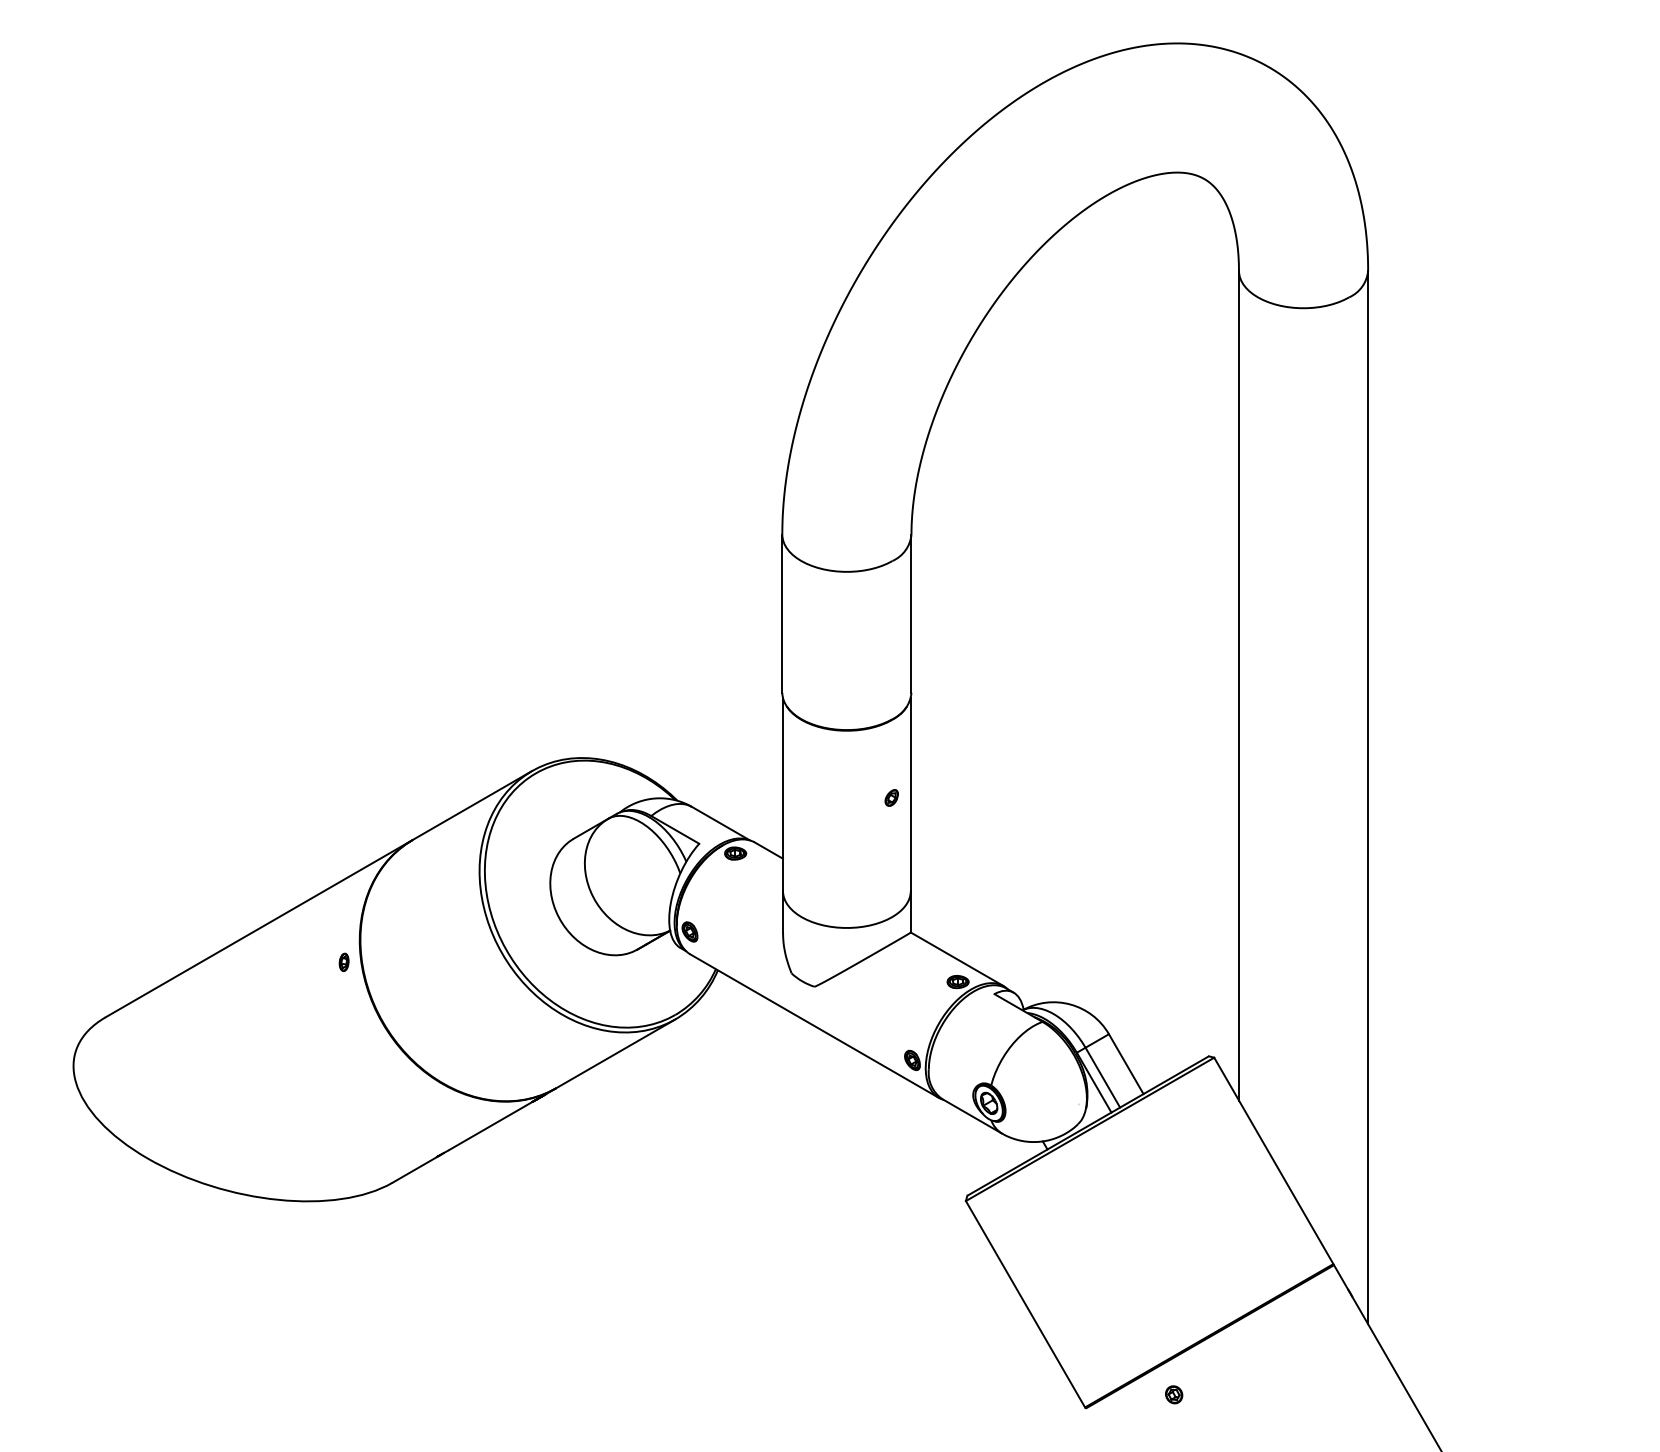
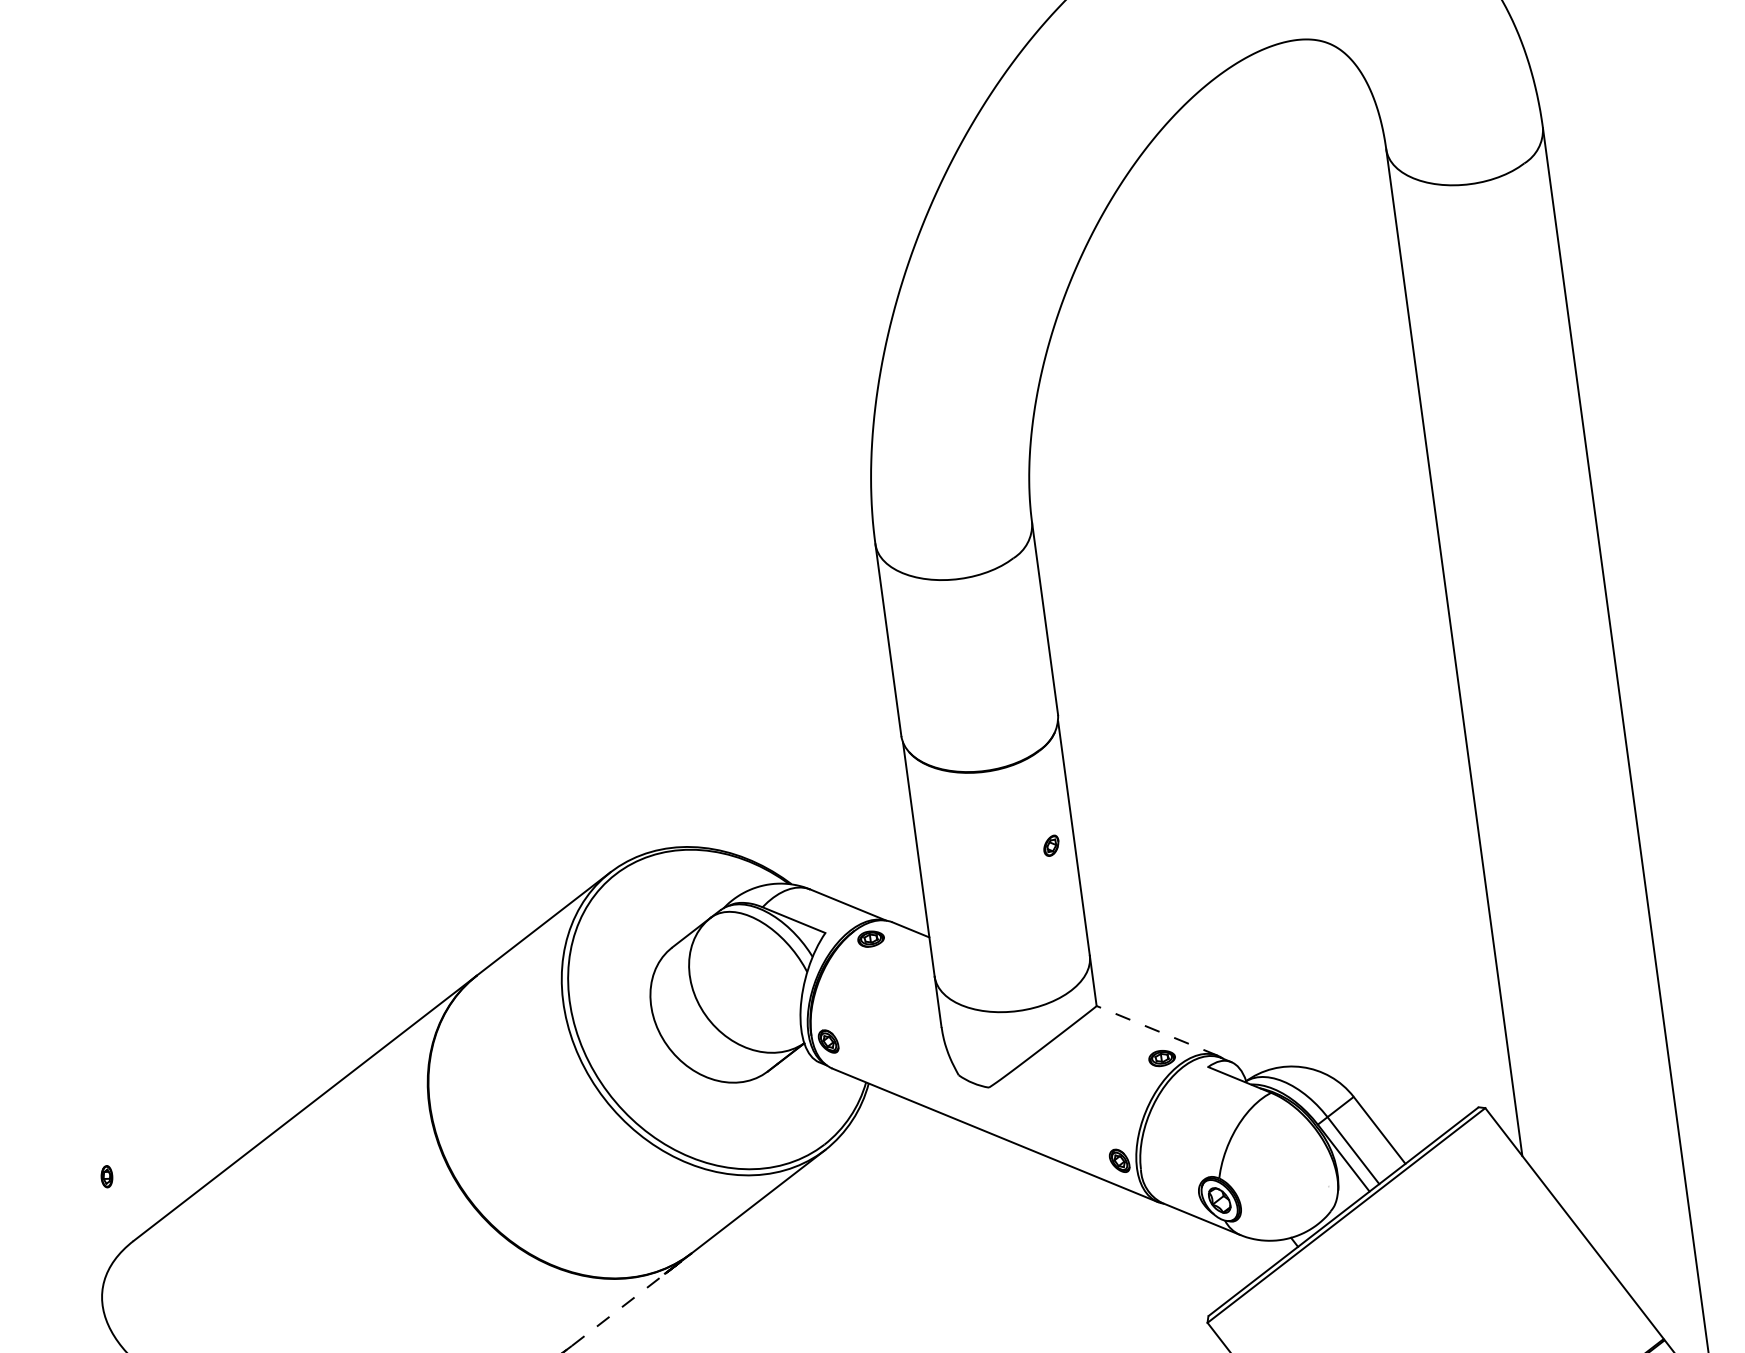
line: (957, 959) -> (1157, 1031), solid -> dashed
part: (343, 961) -> (106, 1175), moved
line: (492, 1125) -> (620, 1308), solid -> dashed

